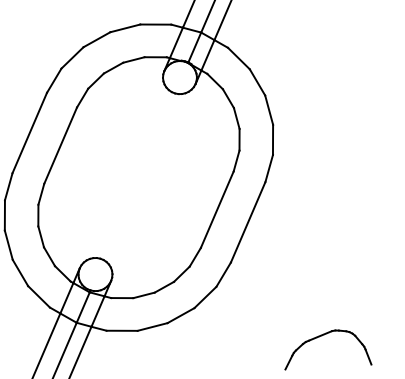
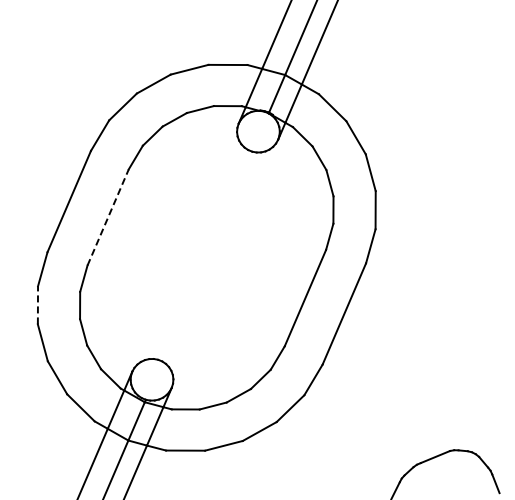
line: (60, 145) -> (108, 217), solid -> dashed
line: (4, 214) -> (37, 304), solid -> dashed

